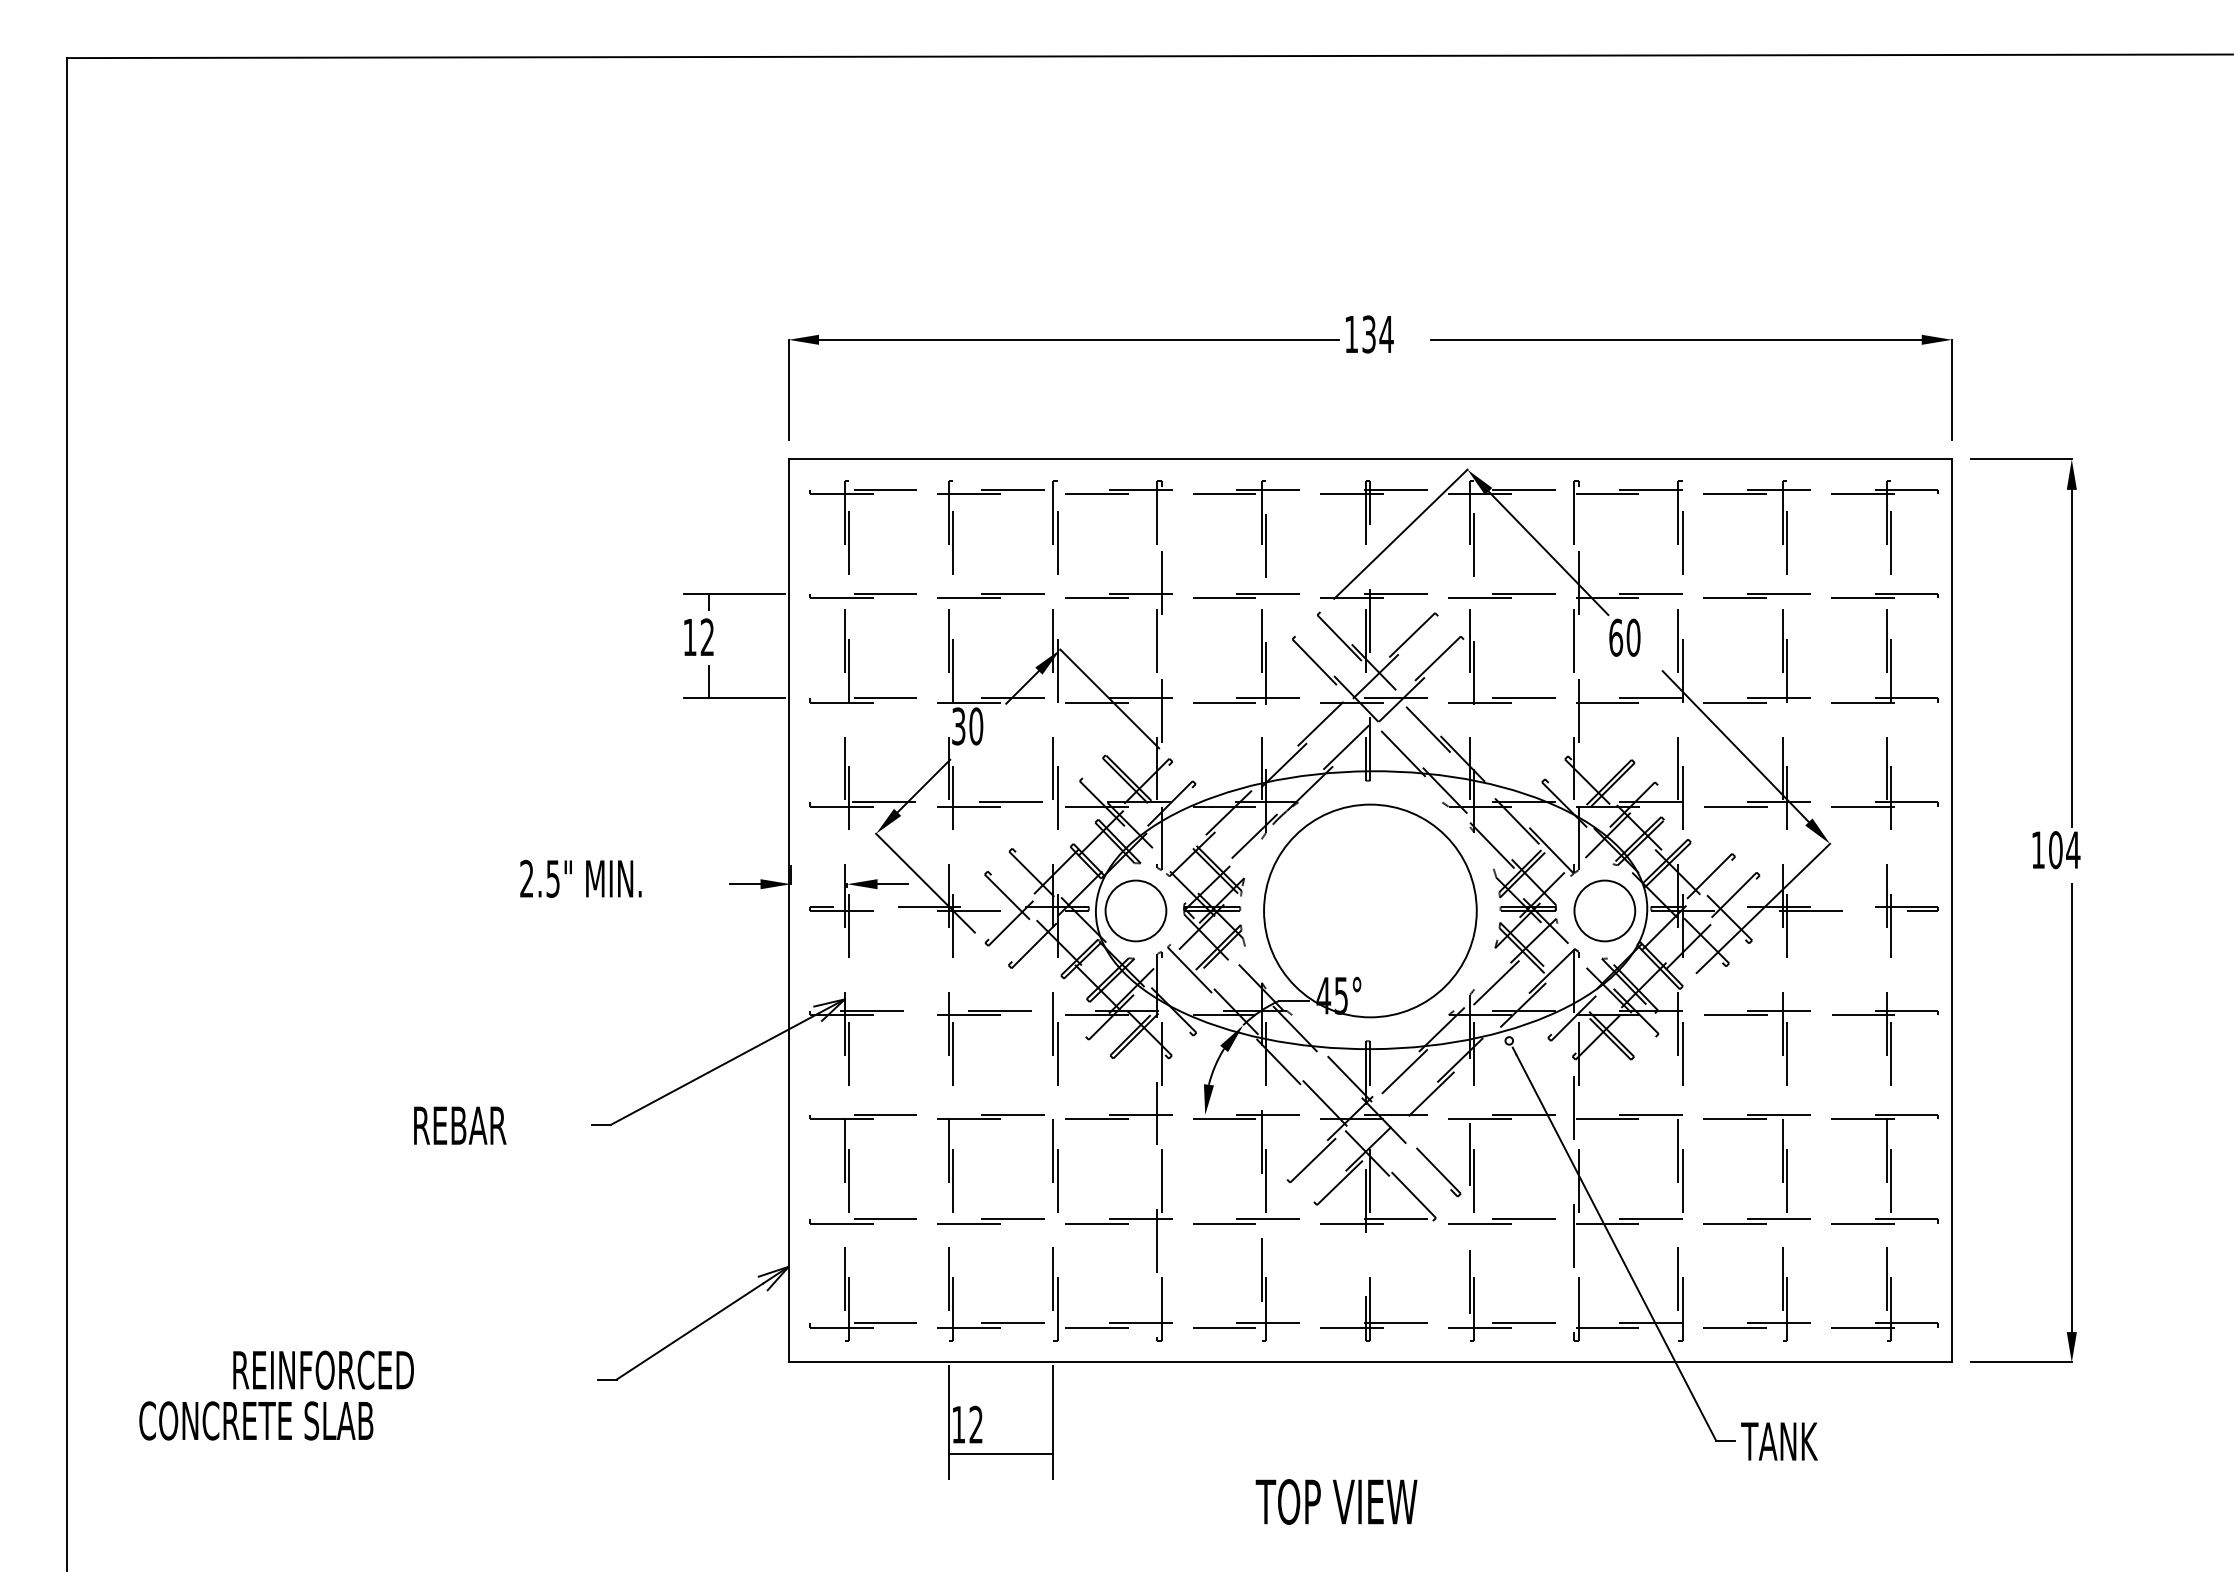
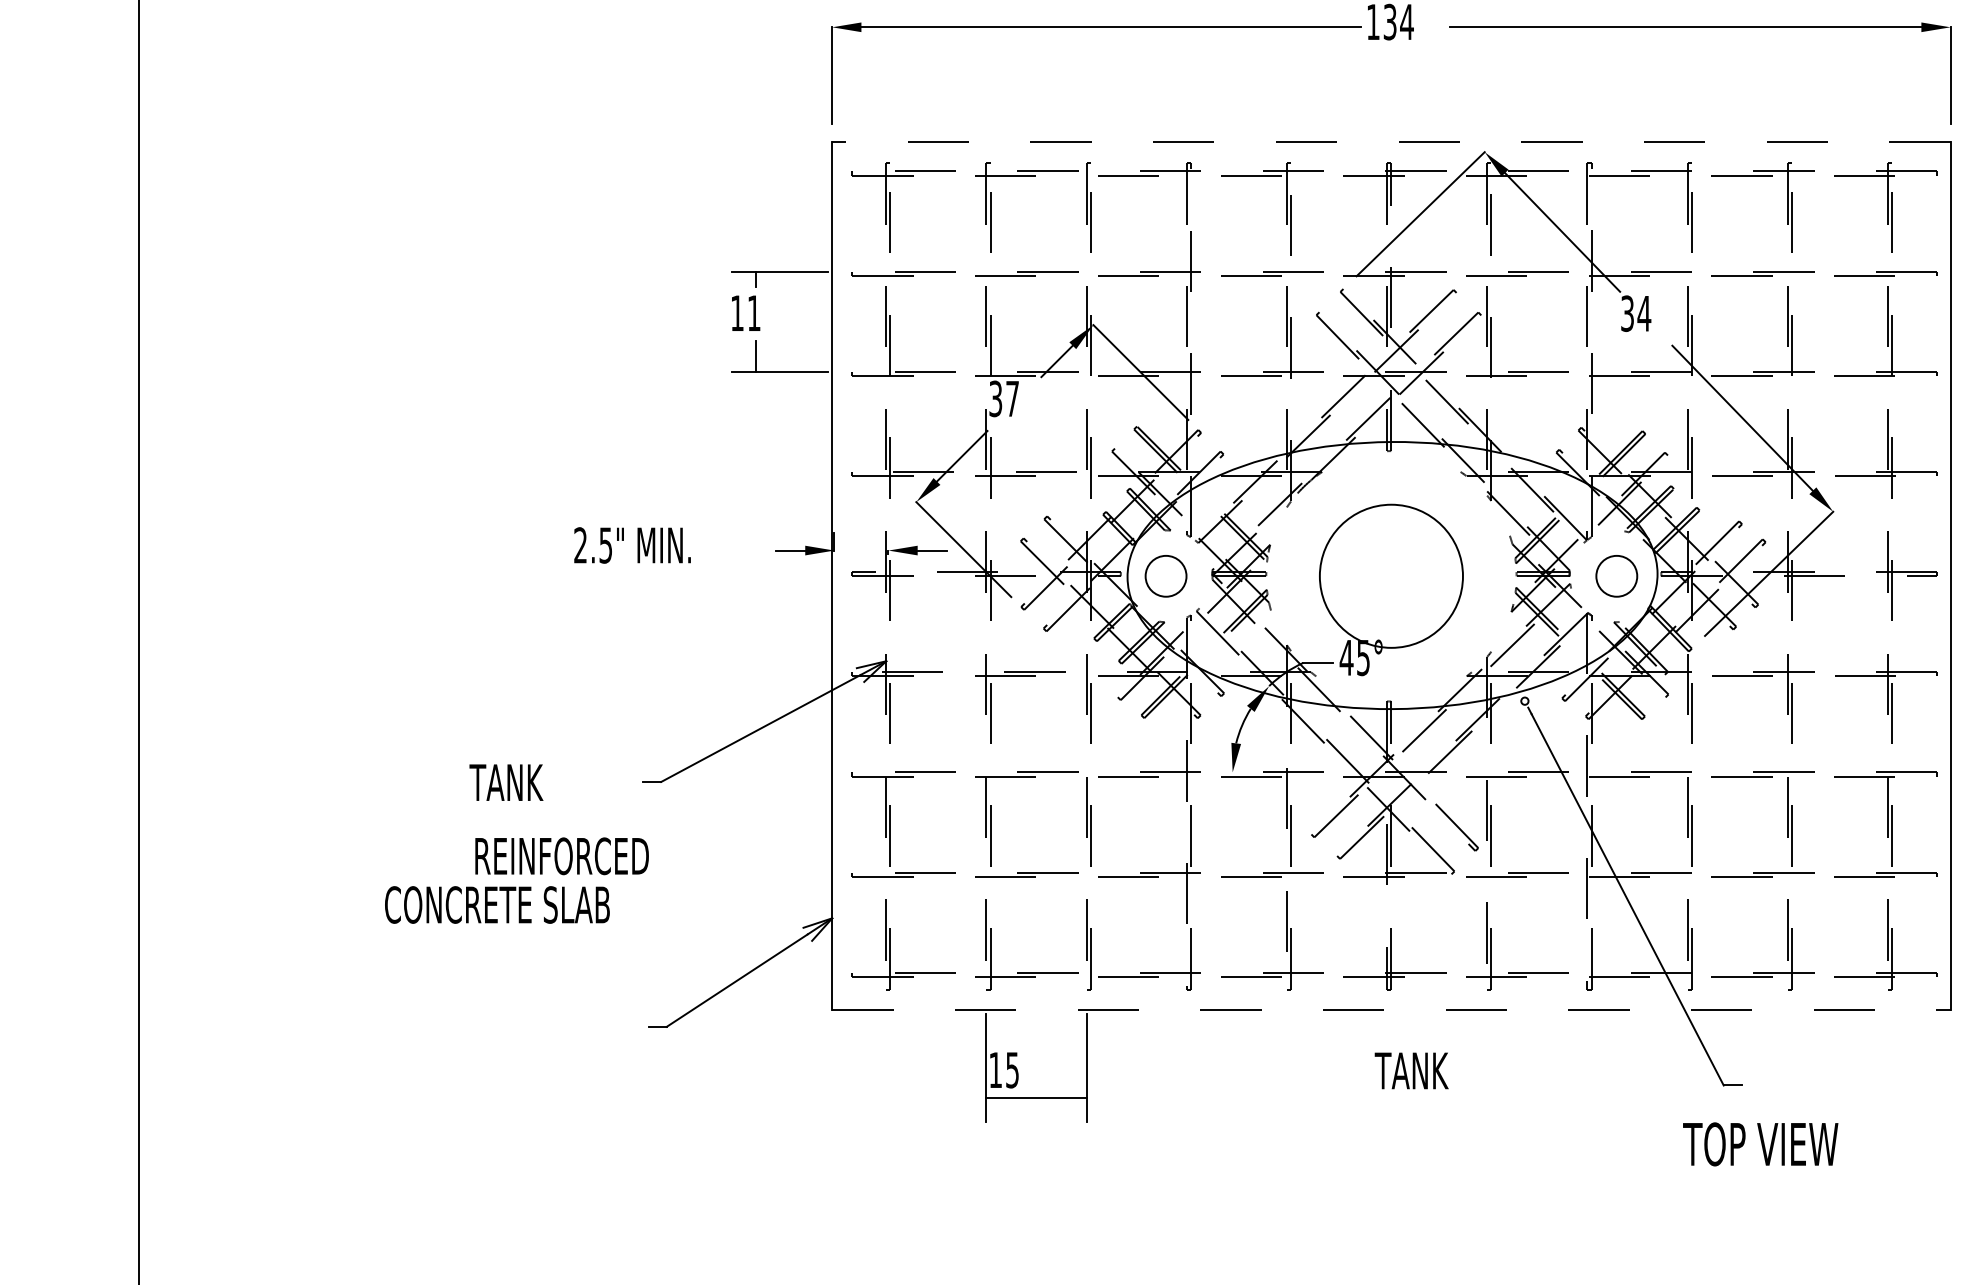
line: (1370, 459) -> (1391, 142), solid -> dashed
text: (706, 636) -> (753, 312), 12 -> 11
text: (1624, 637) -> (1635, 313), 60 -> 34
text: (976, 726) -> (1012, 398), 30 -> 37
circle: (1135, 910) -> (1165, 575), size x0.7
circle: (1370, 910) -> (1391, 575), size x0.7
circle: (1604, 910) -> (1616, 575), size x0.7
text: (458, 1125) -> (514, 782), REBAR -> TANK
line: (1370, 1362) -> (1391, 1010), solid -> dashed
text: (276, 1395) -> (516, 880), moved
text: (975, 1424) -> (1011, 1069), 12 -> 15
text: (1779, 1441) -> (1411, 1070), moved
text: (1336, 1501) -> (1760, 1143), moved

